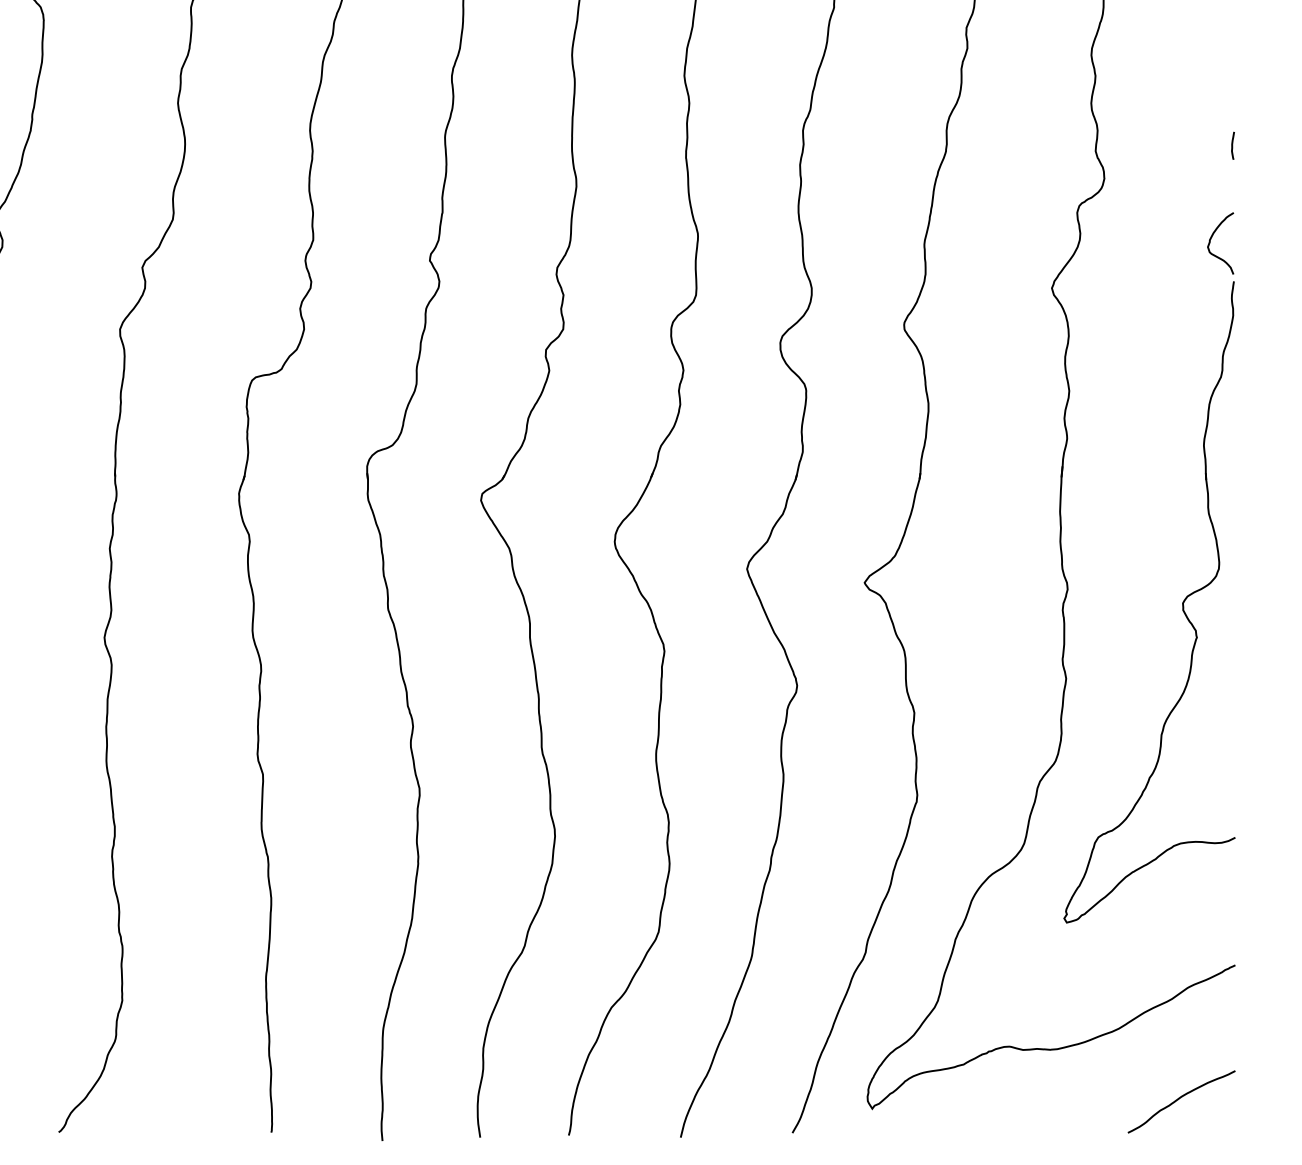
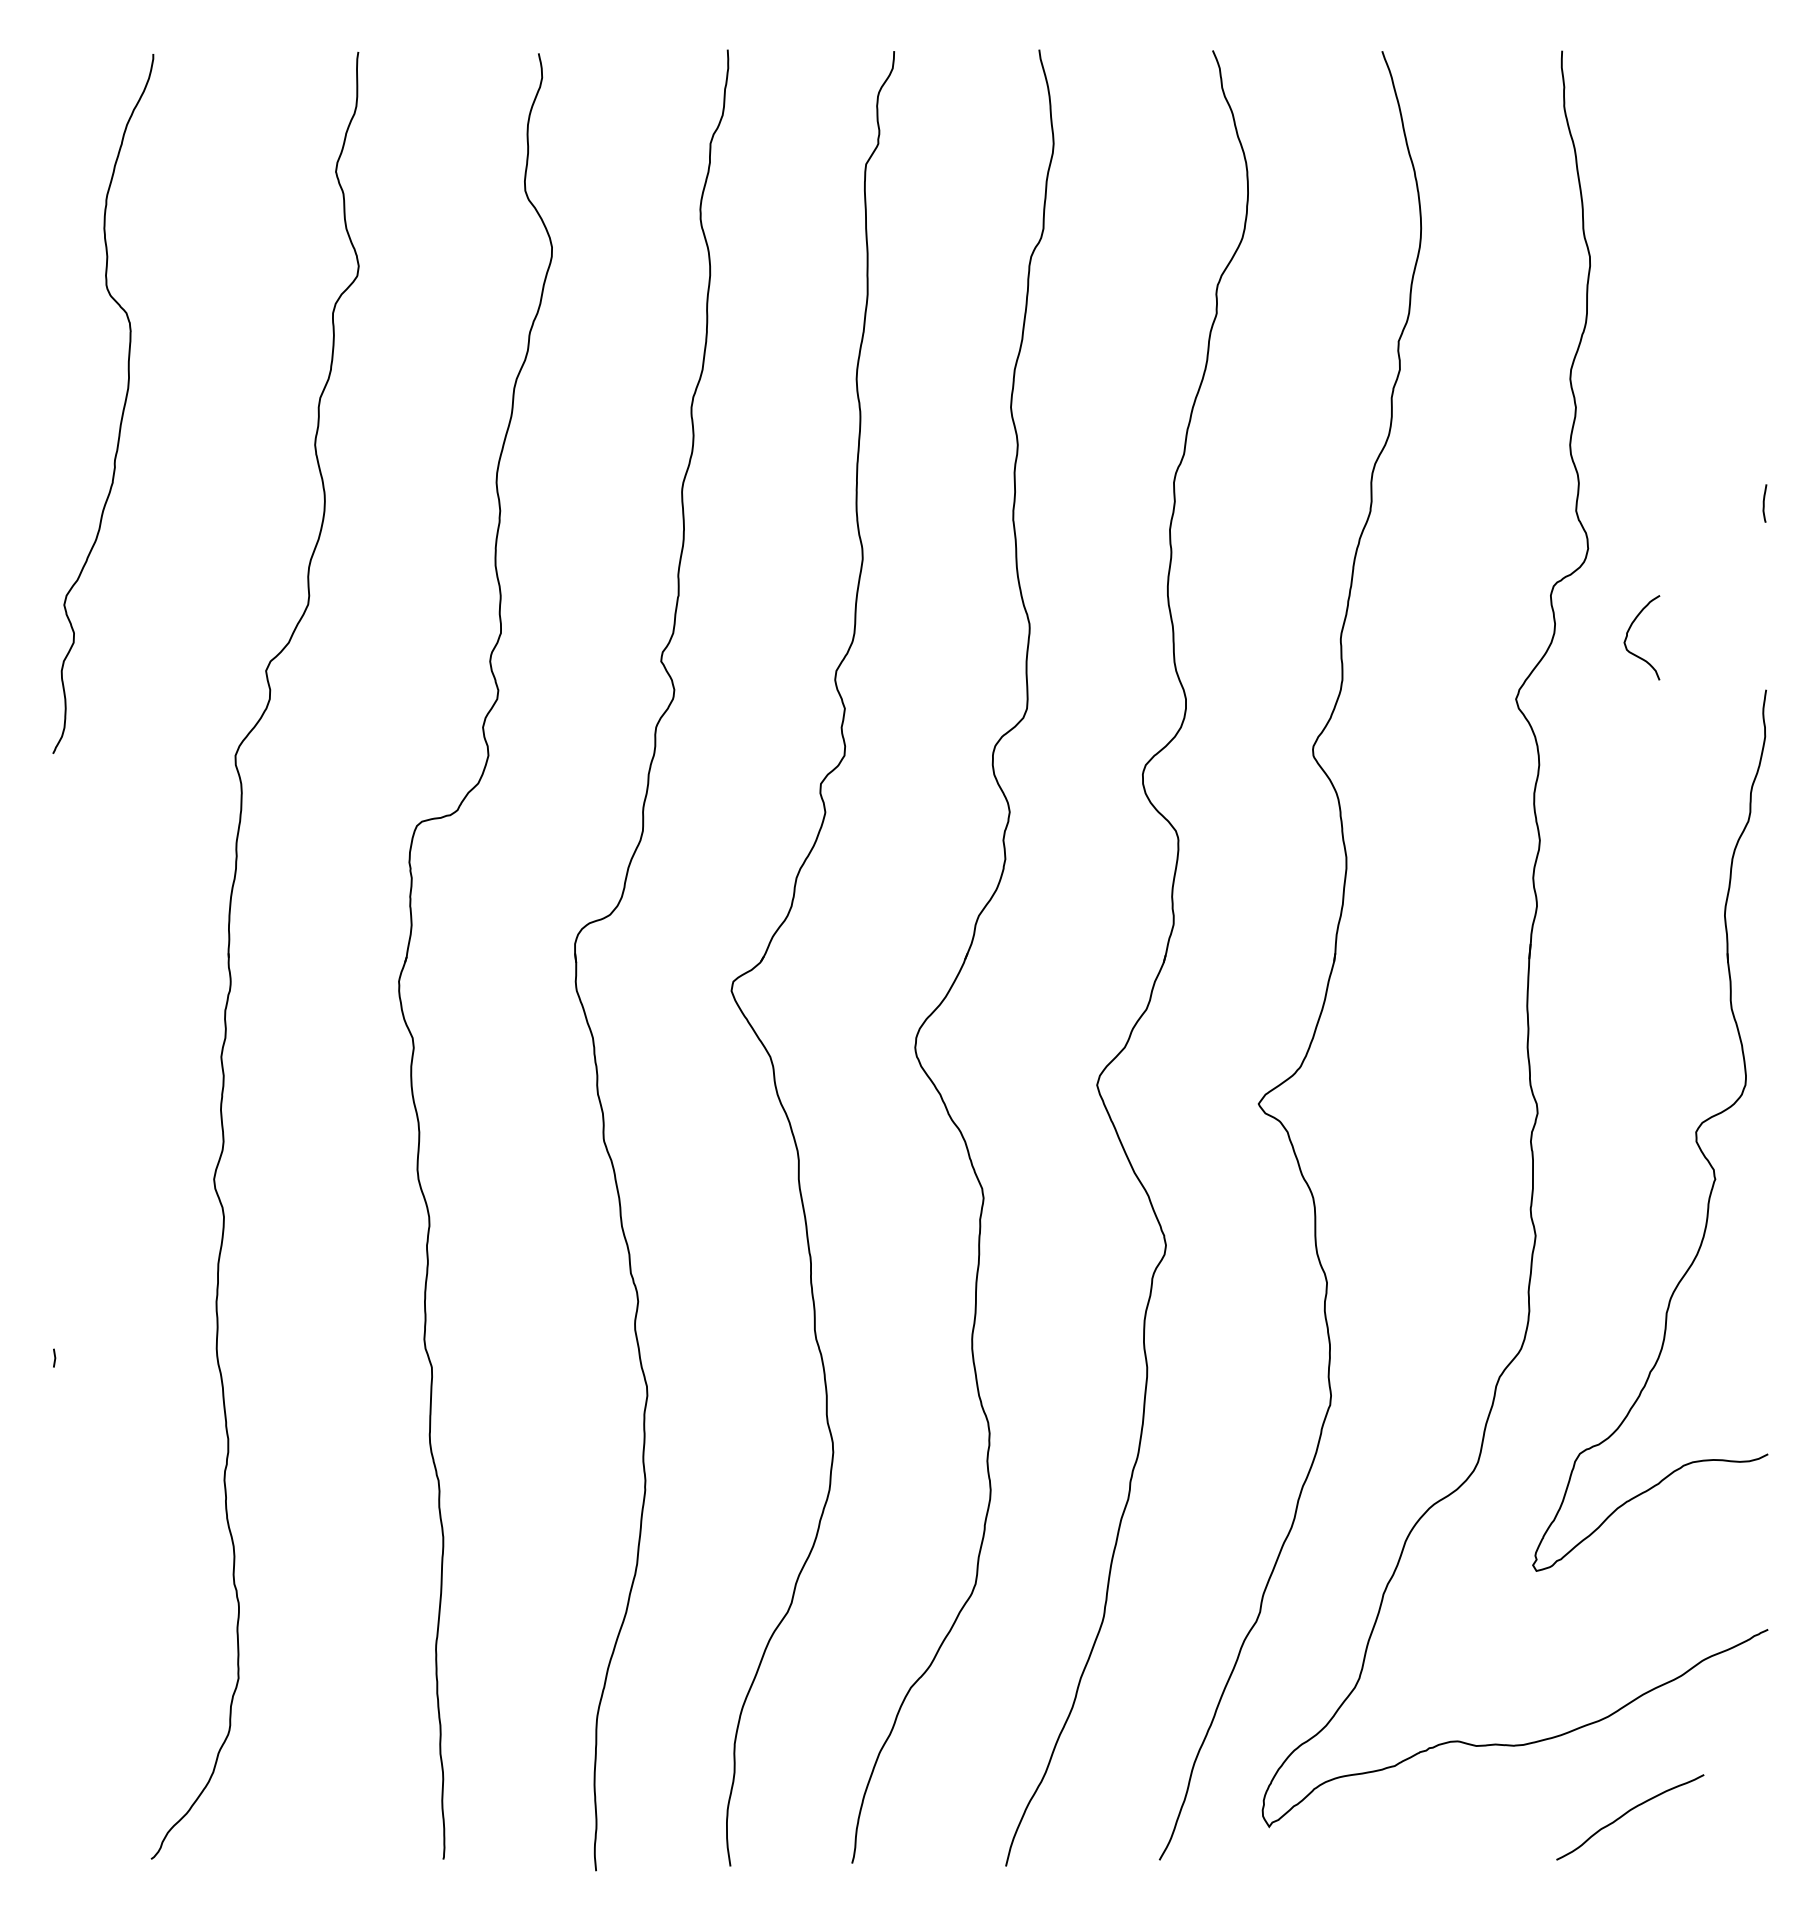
curve: (1211, 238) -> (1629, 630), moved
curve: (1179, 1099) -> (1627, 1813), moved

